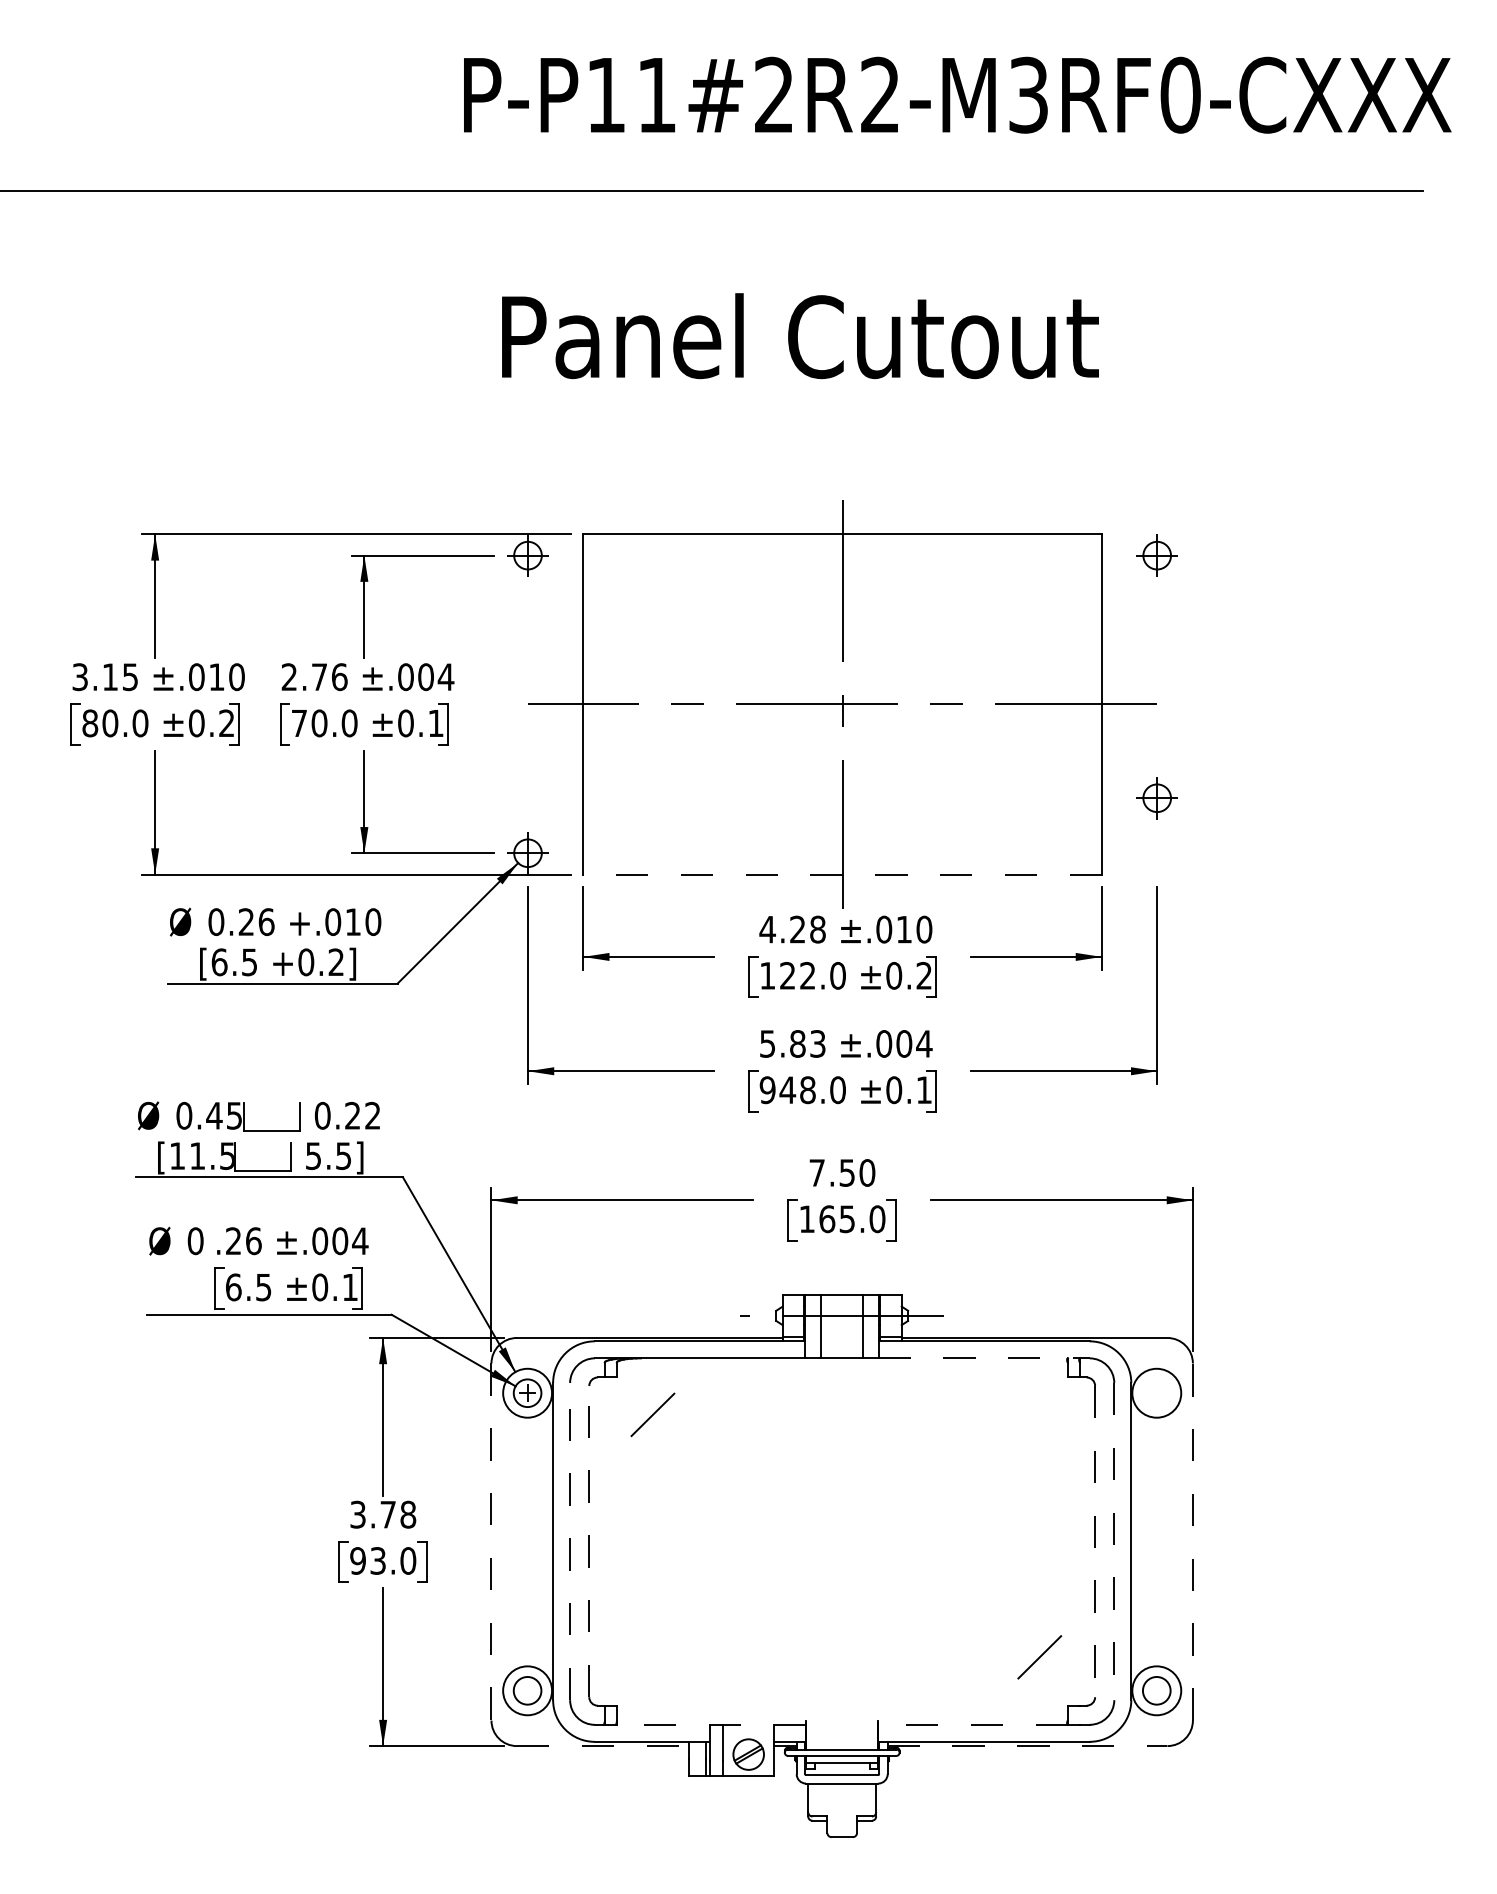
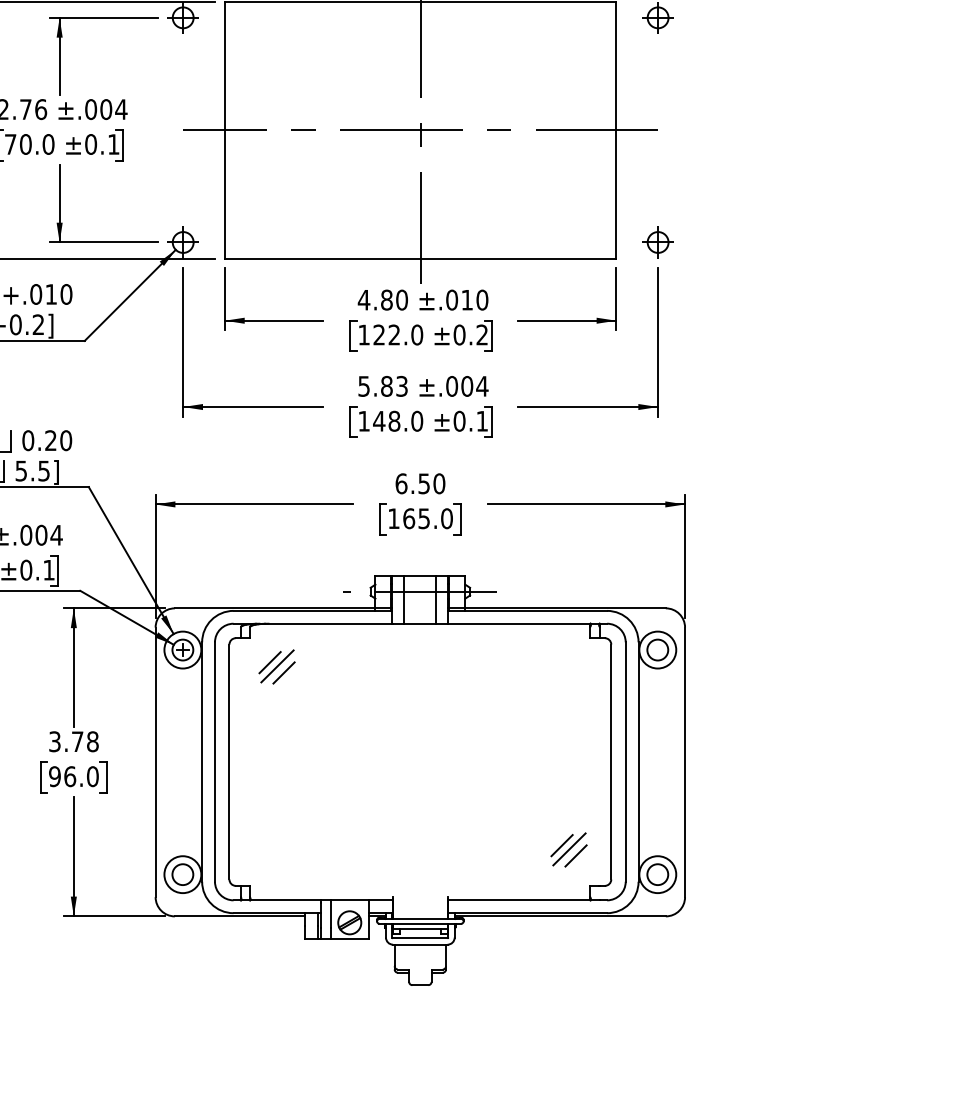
part: (1156, 798) -> (657, 242), moved
line: (842, 874) -> (420, 258), dashed -> solid
text: (807, 929) -> (394, 300), 4.28 -> 4.80
text: (767, 1090) -> (363, 421), 948.0 -> 148.0
text: (372, 1115) -> (65, 440), 0.22 -> 0.20
text: (817, 1172) -> (401, 483), 7.50 -> 6.50
line: (983, 1358) -> (527, 623), dashed -> solid
circle: (1156, 1392) -> (657, 649), added
line: (643, 1409) -> (270, 662), added
line: (661, 1423) -> (283, 672), added
line: (570, 1541) -> (215, 761), dashed -> solid
line: (589, 1541) -> (229, 761), dashed -> solid
line: (1095, 1541) -> (611, 761), dashed -> solid
line: (1114, 1541) -> (625, 761), dashed -> solid
line: (491, 1542) -> (155, 762), dashed -> solid
line: (1192, 1542) -> (684, 762), dashed -> solid
text: (378, 1560) -> (70, 776), 93.0 -> 96.0
line: (1029, 1652) -> (561, 845), added
line: (1048, 1666) -> (576, 856), added
line: (711, 1724) -> (321, 900), dashed -> solid
line: (973, 1724) -> (519, 900), dashed -> solid
line: (603, 1746) -> (240, 916), dashed -> solid
line: (1027, 1746) -> (560, 916), dashed -> solid

